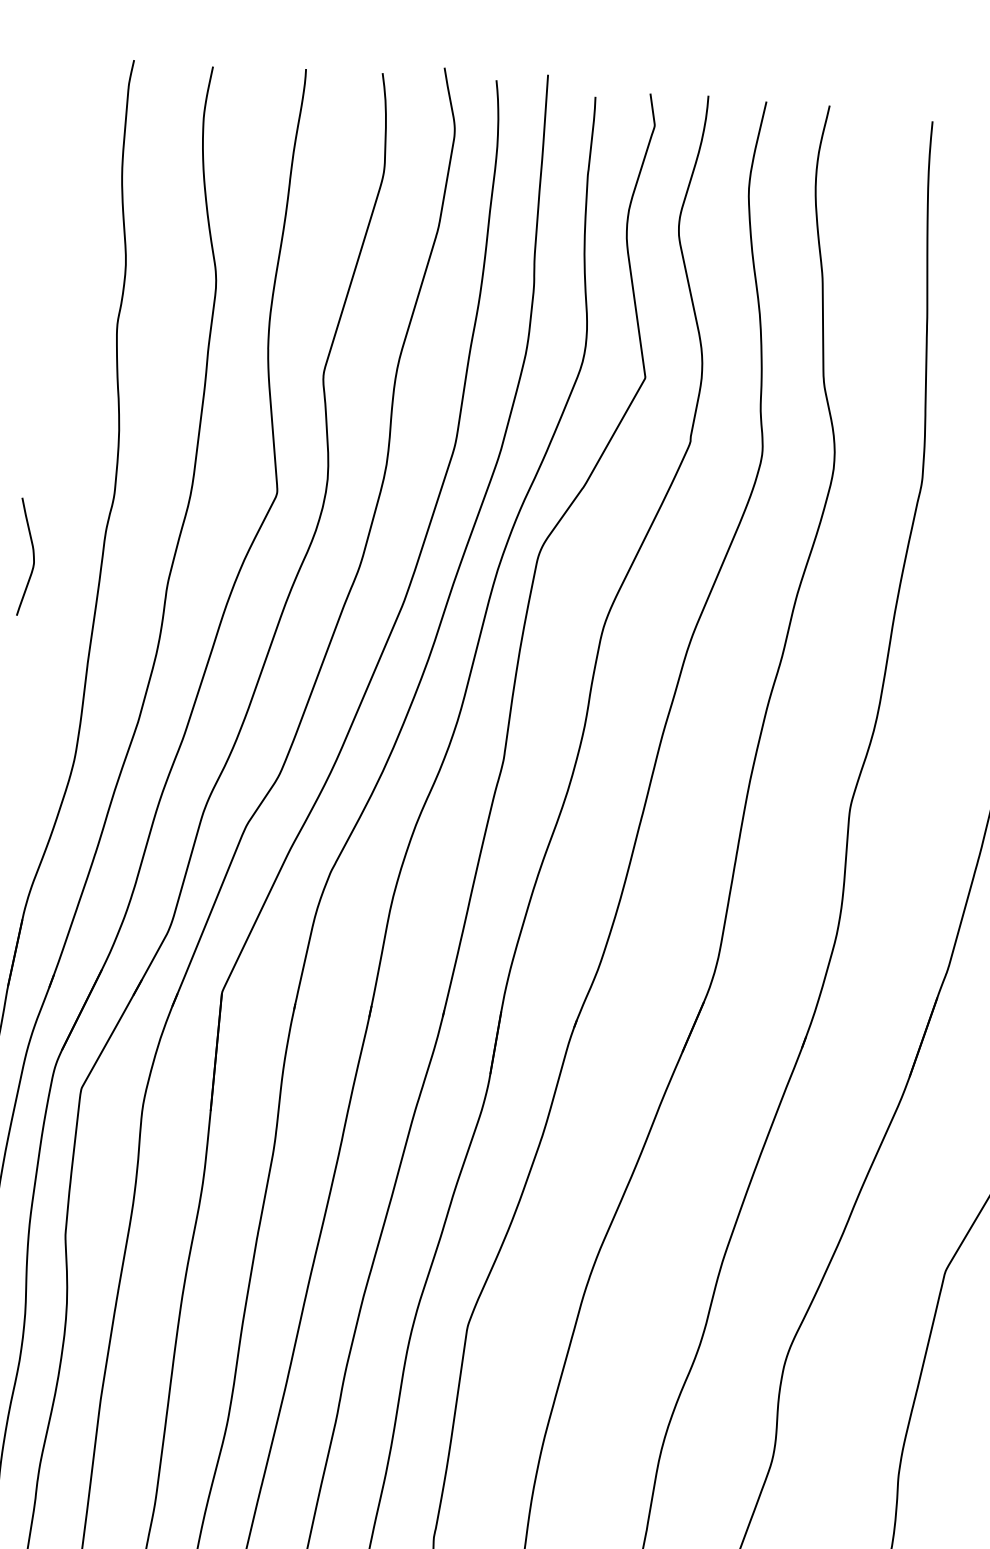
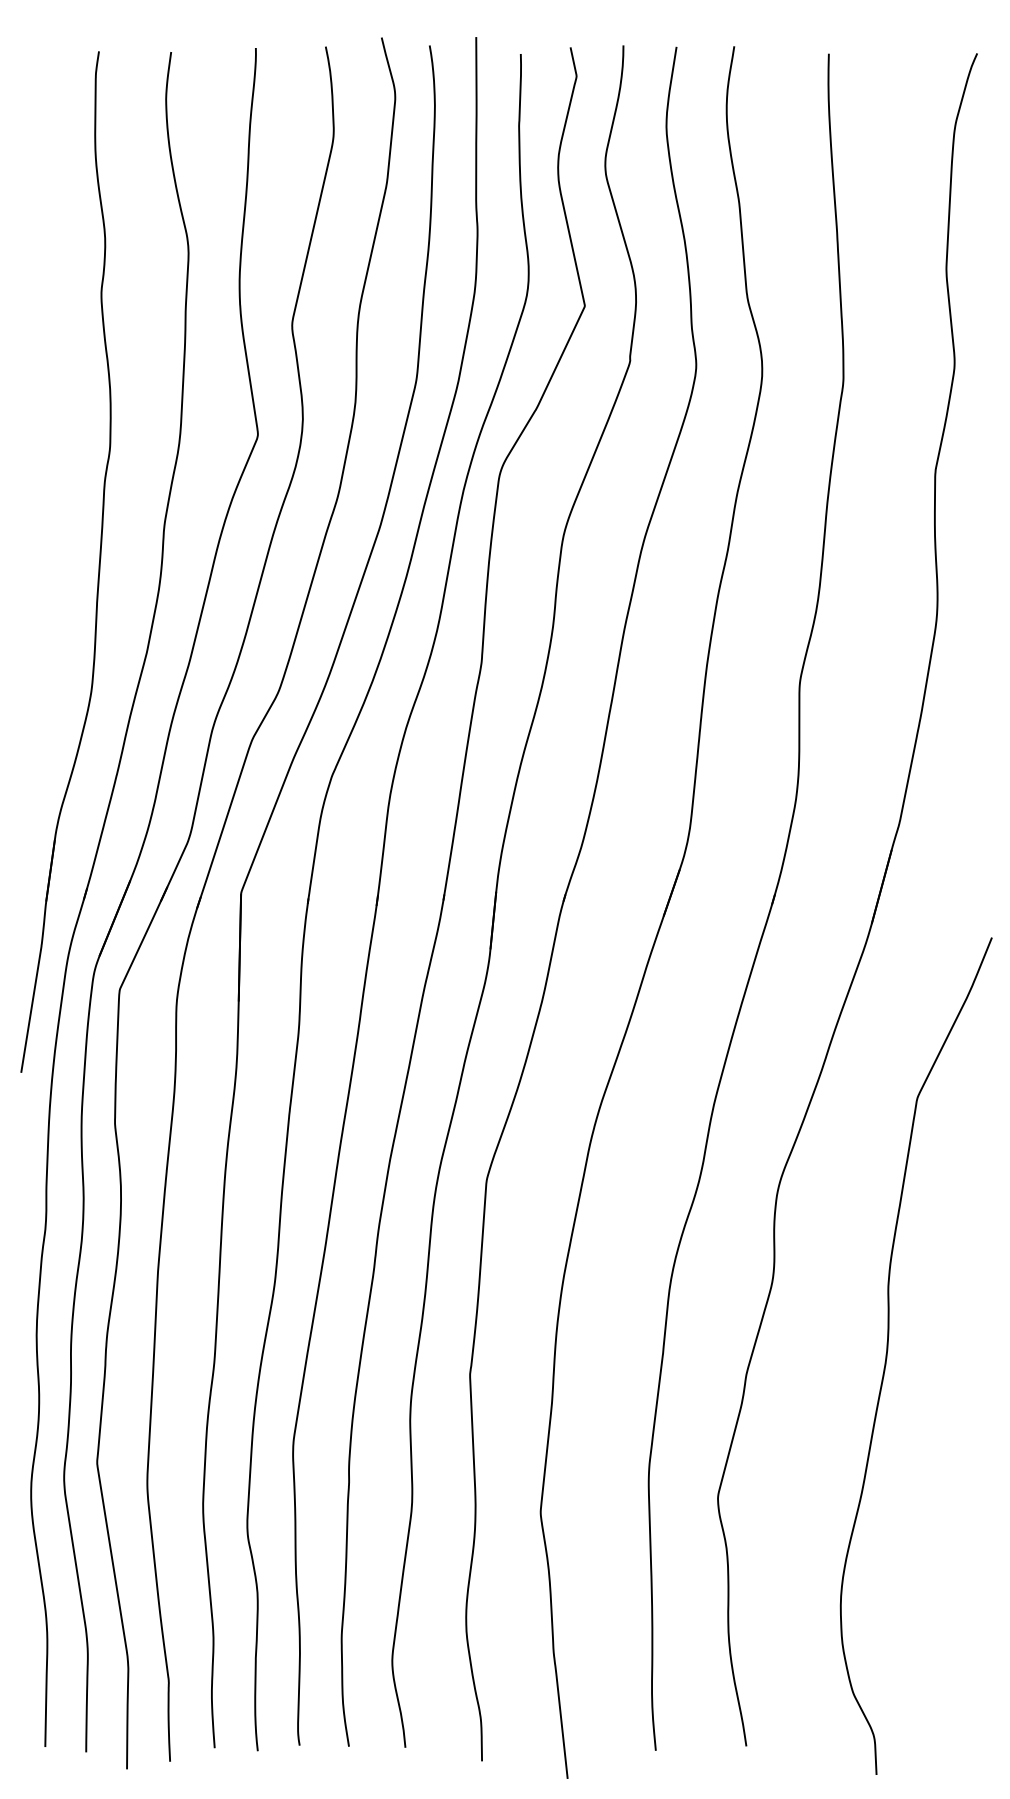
curve: (32, 554) -> (39, 507), removed

